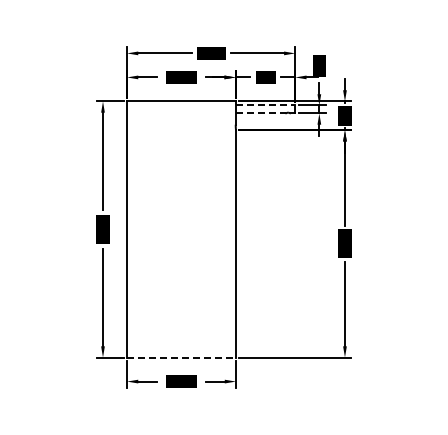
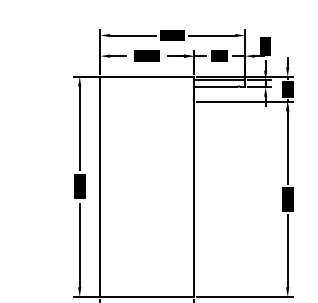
line: (265, 105) -> (219, 80), dashed -> solid
line: (260, 113) -> (215, 87), dashed -> solid
line: (182, 357) -> (148, 296), dashed -> solid

